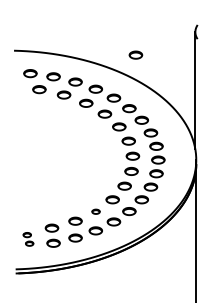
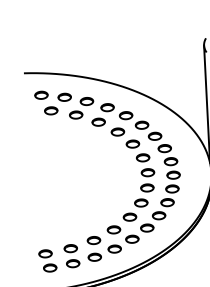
part: (135, 54) -> (145, 70), removed
part: (95, 211) -> (113, 229), size x1.67
part: (28, 239) -> (47, 261), size x1.67

